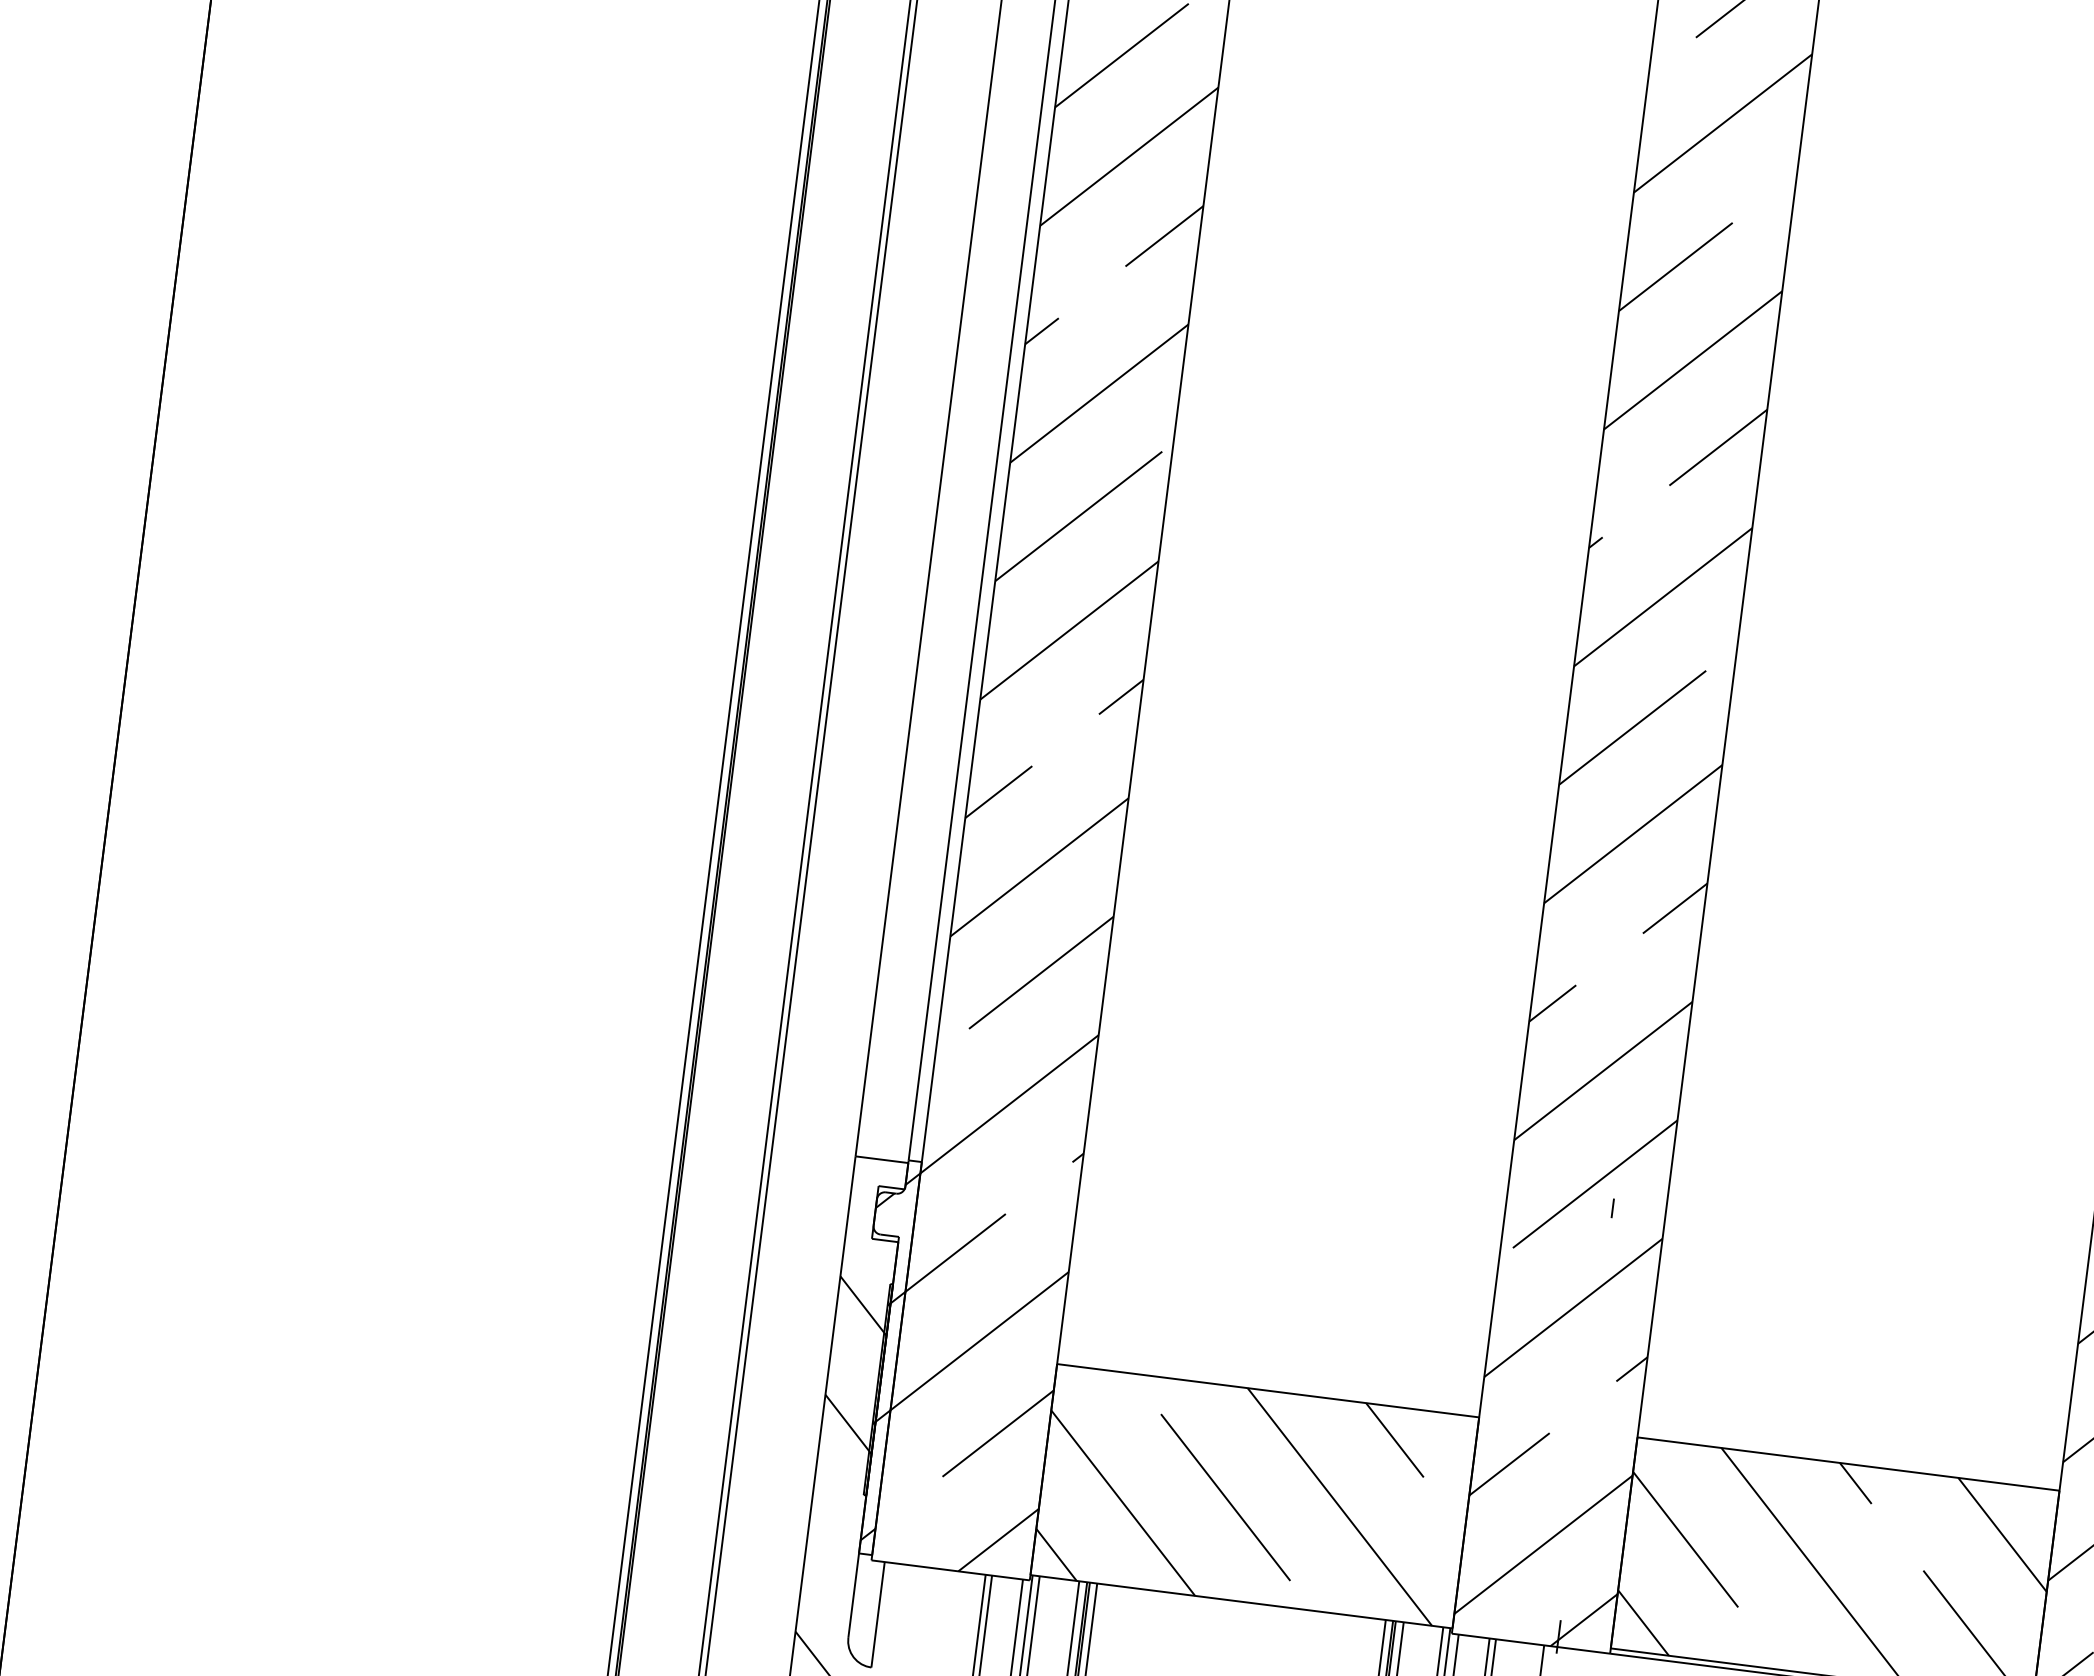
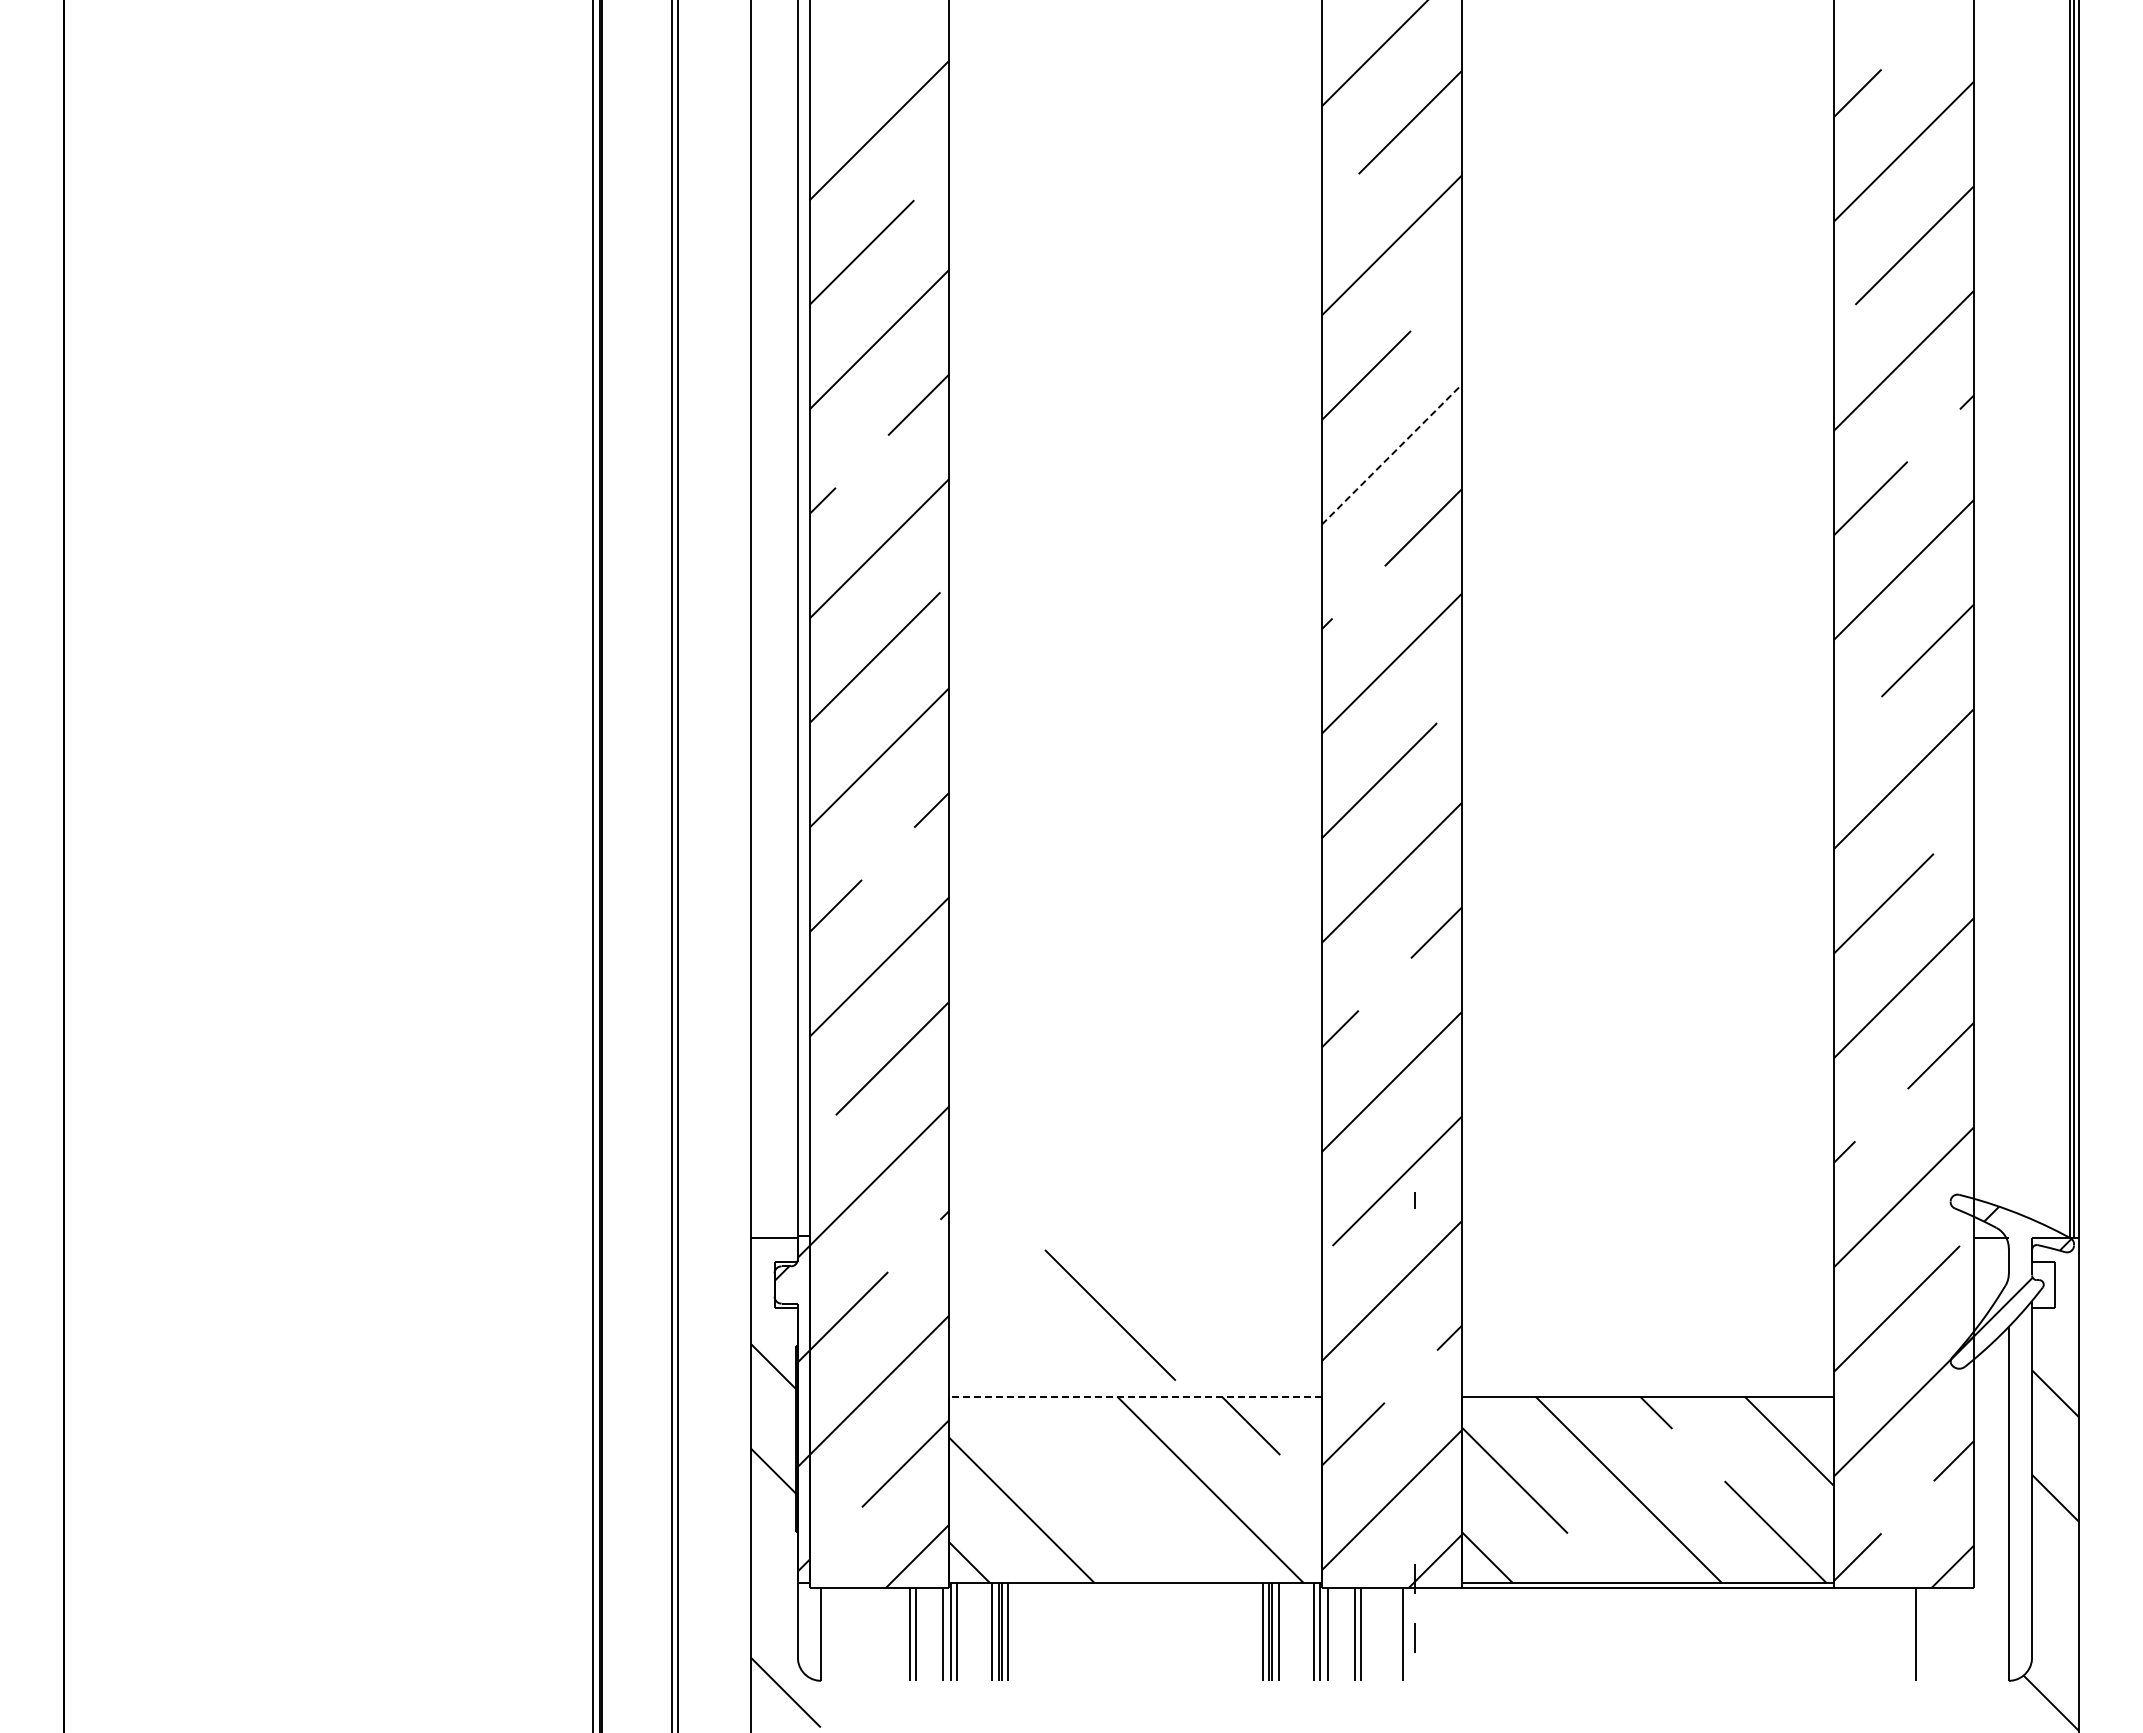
line: (1692, 360) -> (1391, 454), solid -> dashed
line: (1268, 1390) -> (1135, 1396), solid -> dashed
line: (1224, 1496) -> (1109, 1314), moved

